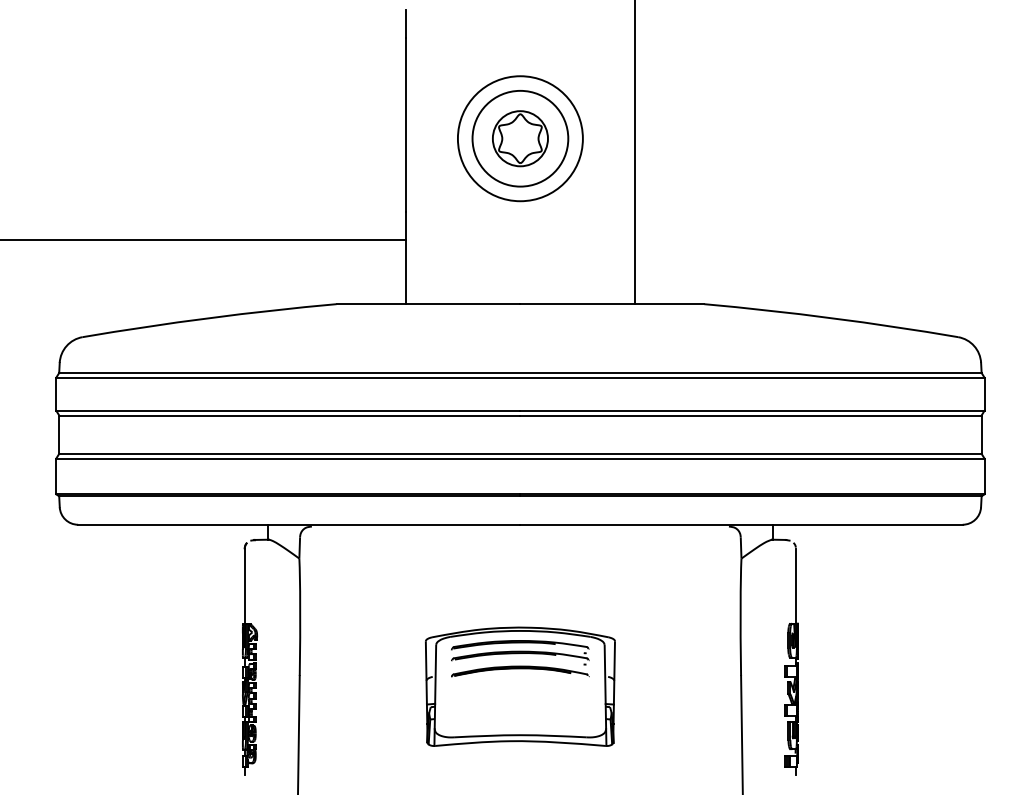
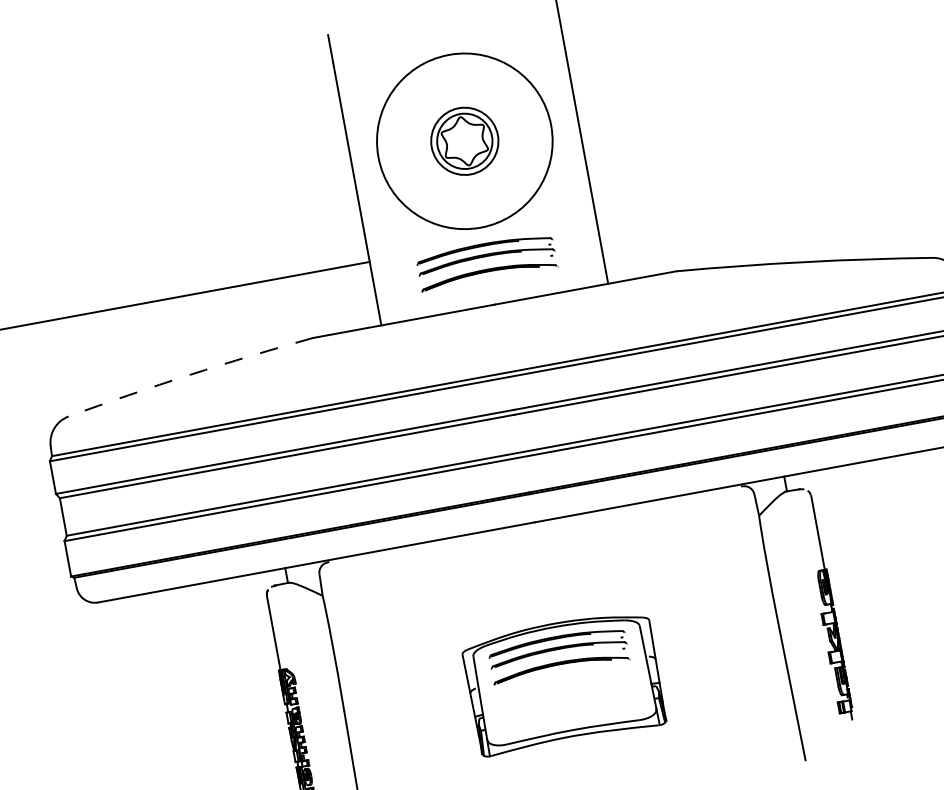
circle: (519, 138) -> (463, 141), size x1.4
circle: (520, 138) -> (464, 141), size x0.7
part: (520, 260) -> (486, 261), added
arc: (209, 318) -> (190, 375), solid -> dashed

